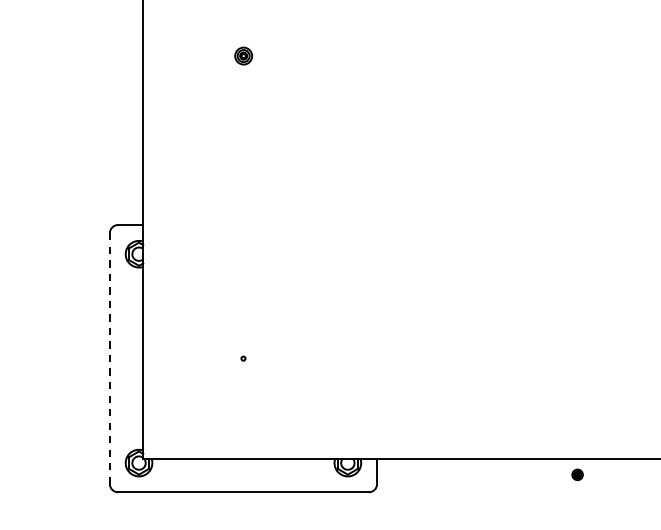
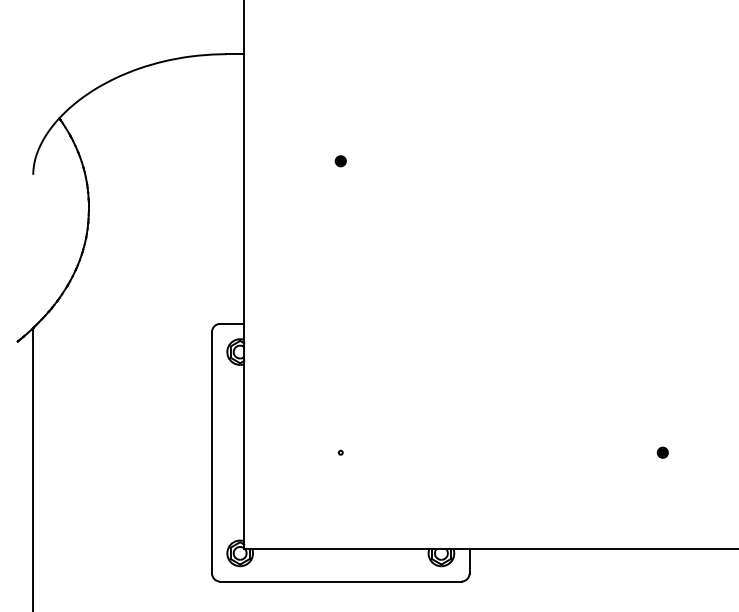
part: (243, 56) -> (340, 161), size x0.62
line: (109, 358) -> (211, 452), dashed -> solid
part: (577, 474) -> (662, 452), moved

